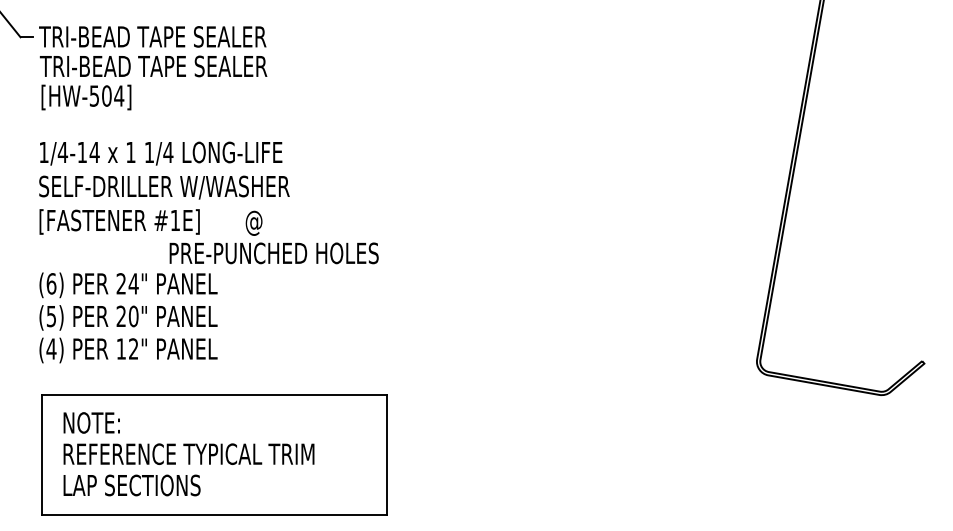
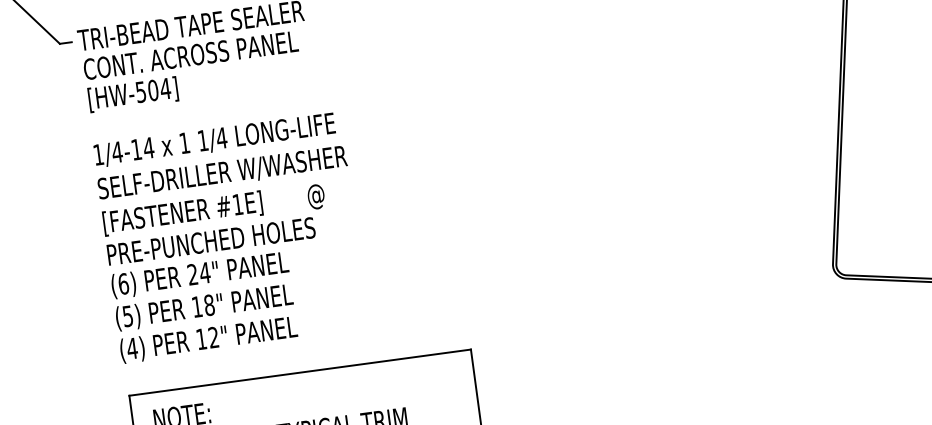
text: (153, 66) -> (195, 54), TRI-BEAD TAPE SEALER -> CONT. ACROSS PANEL
text: (273, 253) -> (210, 241), moved
text: (127, 315) -> (203, 305), 20" -> 18"

